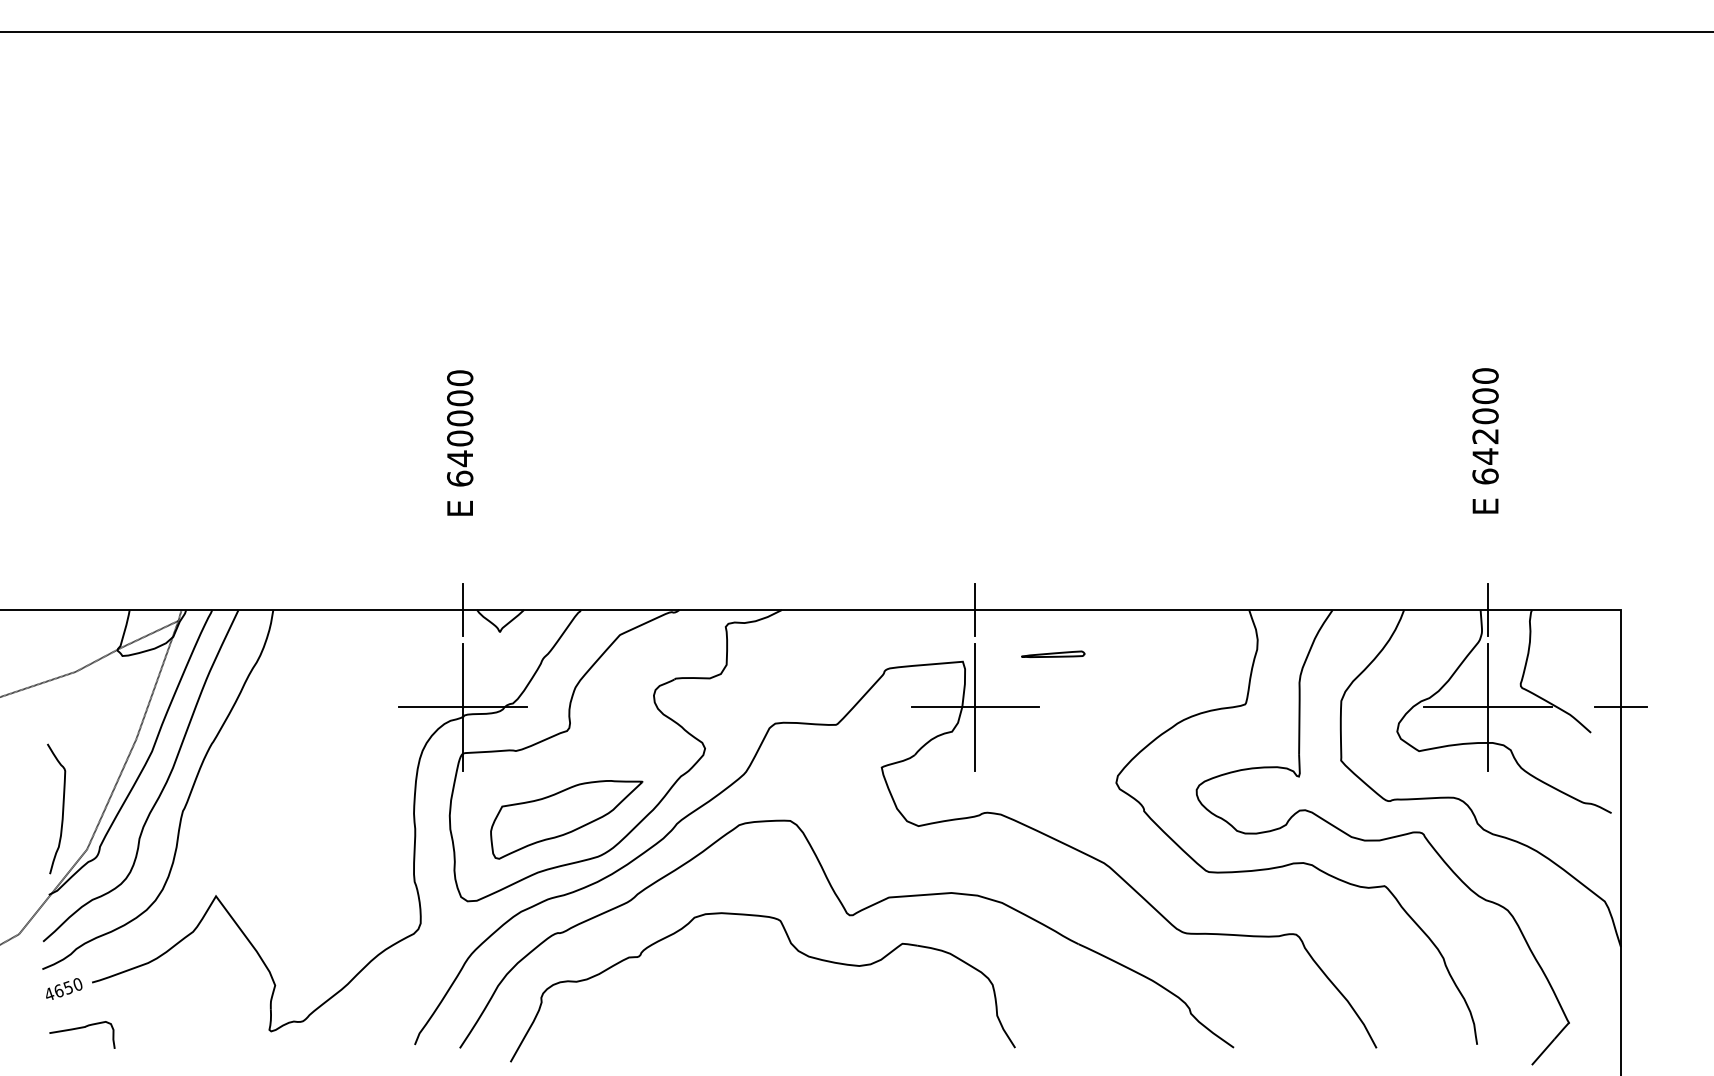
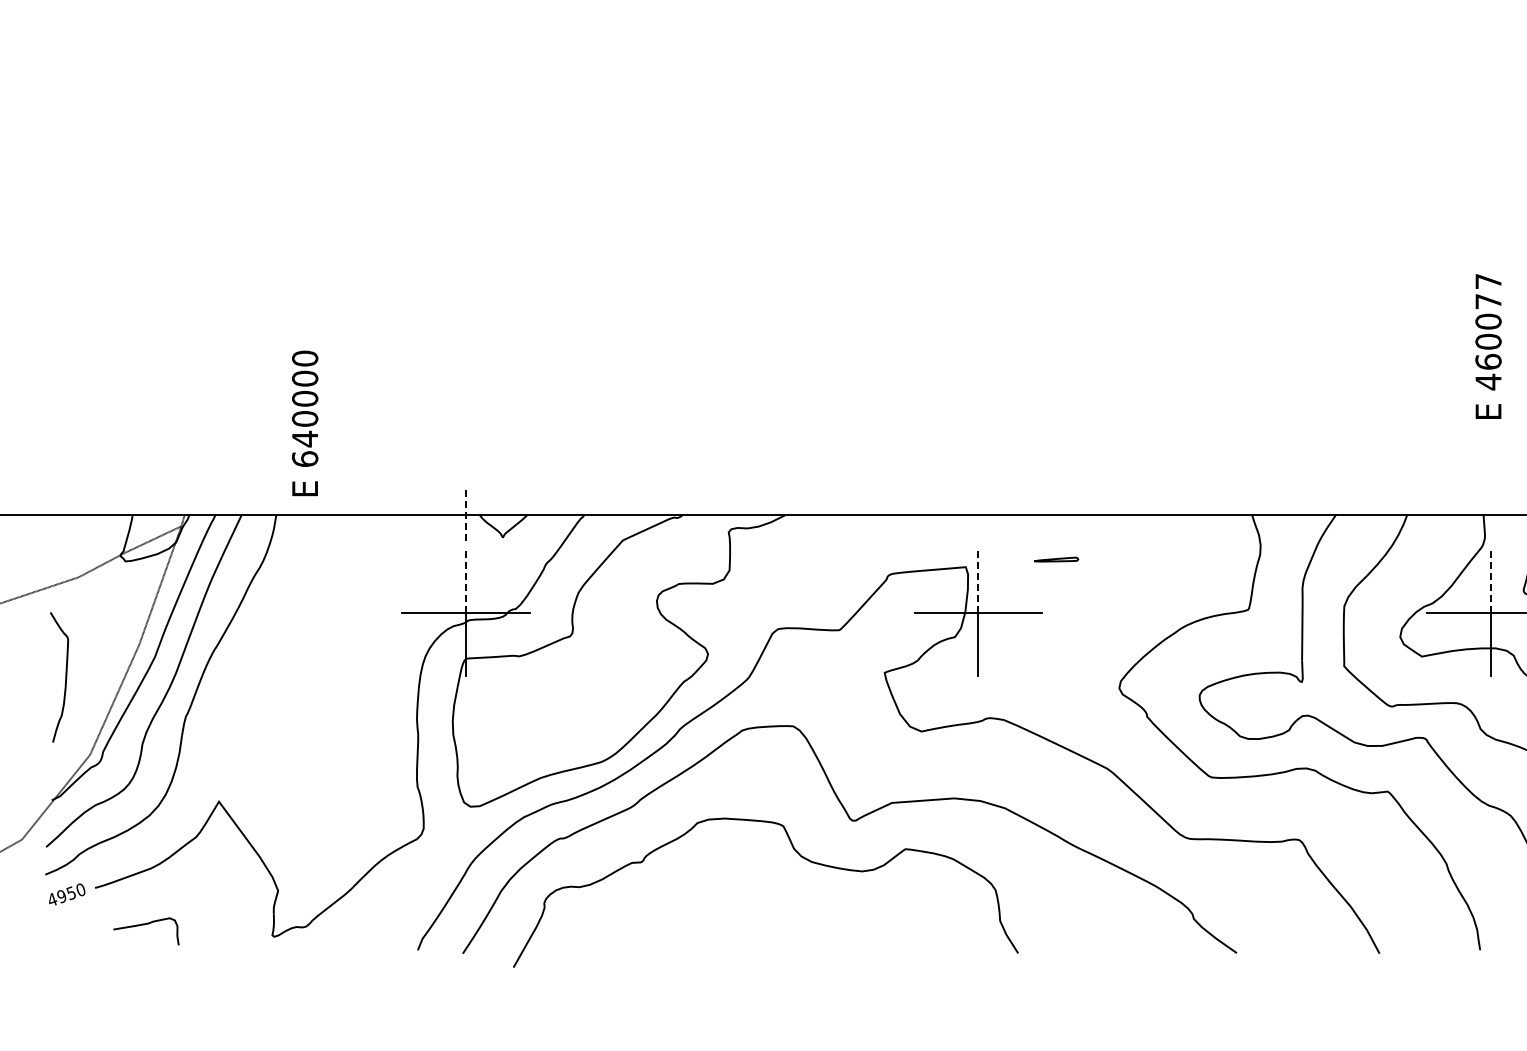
text: (1485, 426) -> (1488, 331), 642000 -> 460077
text: (460, 442) -> (305, 422), moved
line: (975, 609) -> (978, 514), removed
line: (1487, 609) -> (1490, 514), removed
line: (463, 610) -> (466, 515), solid -> dashed
part: (1053, 653) -> (1056, 558), size x0.7
line: (463, 675) -> (466, 580), solid -> dashed
line: (975, 675) -> (978, 580), solid -> dashed
line: (1487, 675) -> (1490, 580), solid -> dashed
curve: (62, 808) -> (65, 676), moved
part: (566, 819) -> (569, 724), removed
text: (58, 990) -> (61, 895), 4650 -> 4950
curve: (82, 1028) -> (146, 924), moved

